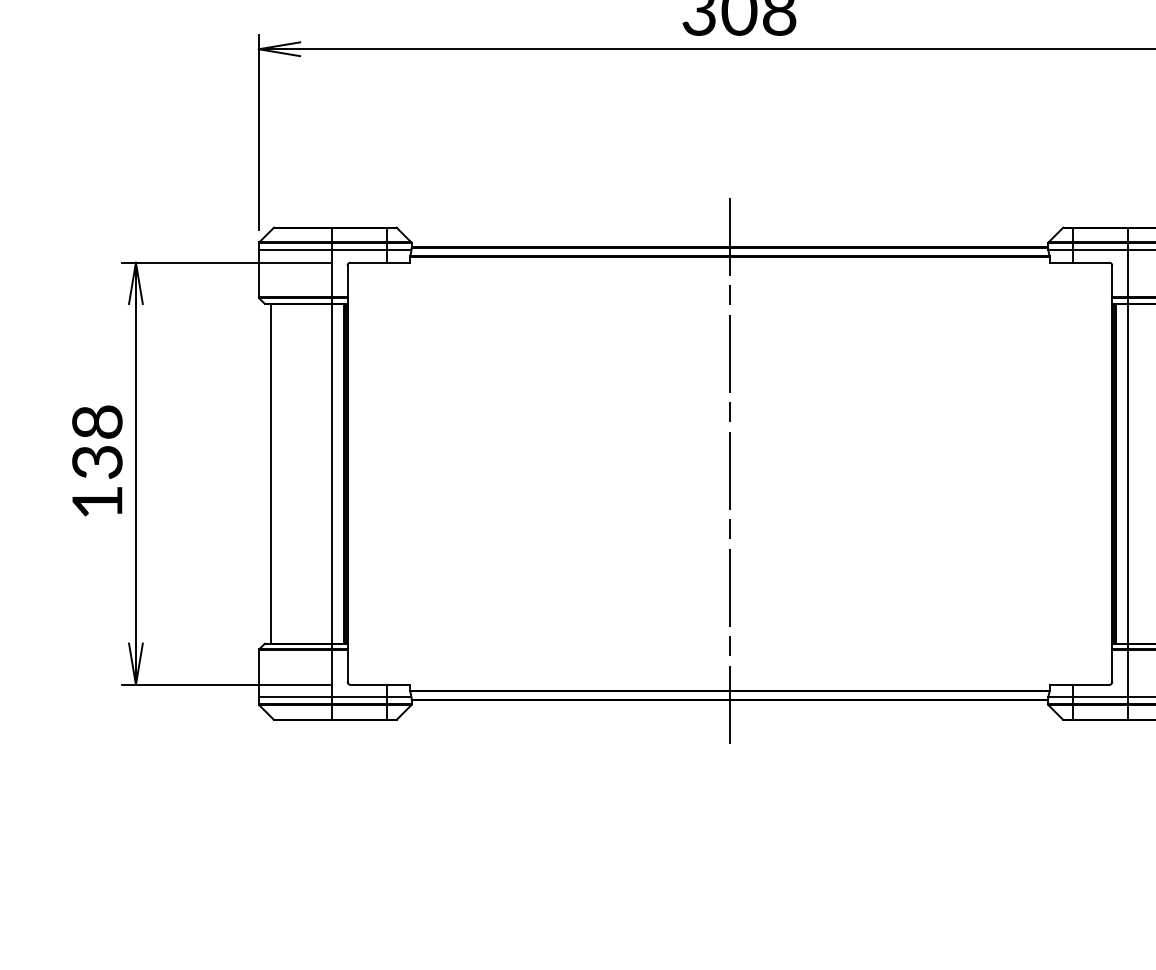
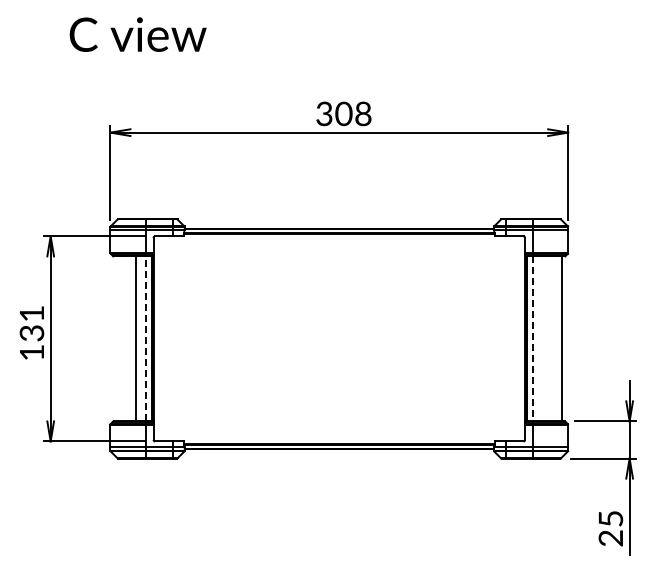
text: (96, 421) -> (31, 313), 138 -> 131
line: (271, 472) -> (136, 338), moved
line: (333, 472) -> (146, 338), solid -> dashed
line: (730, 472) -> (339, 338), removed
line: (1127, 474) -> (532, 339), solid -> dashed

